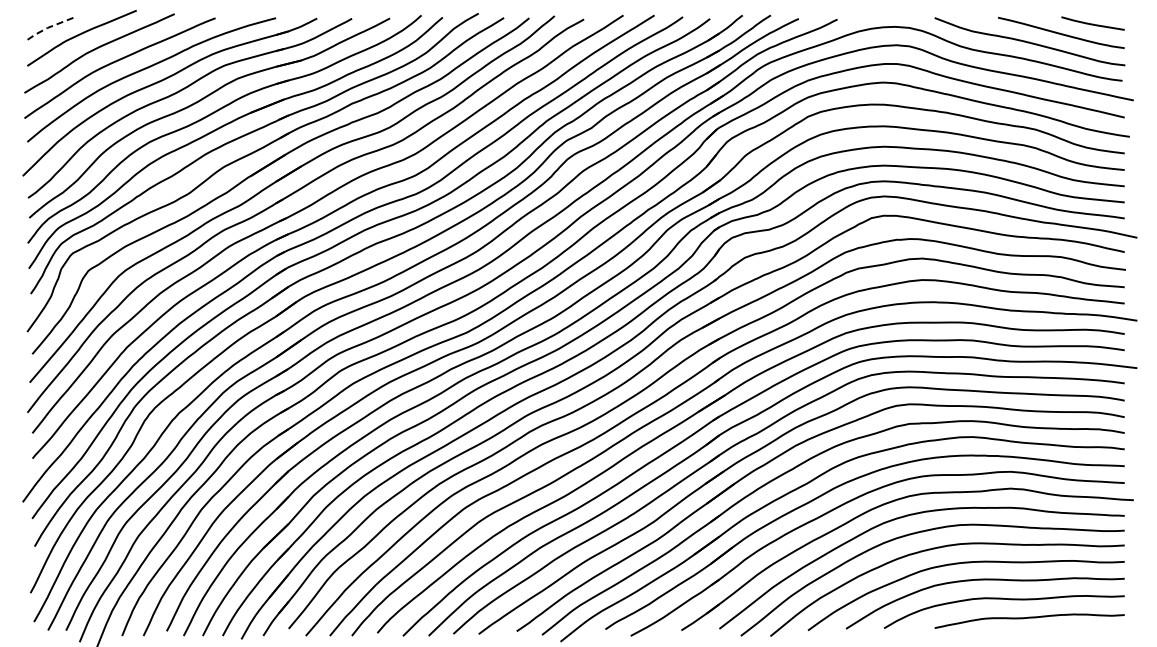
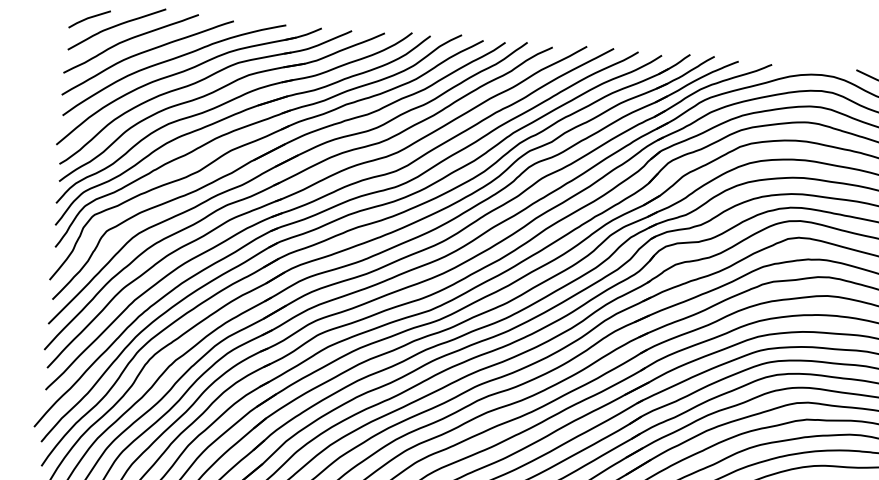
line: (47, 28) -> (87, 18), dashed -> solid

